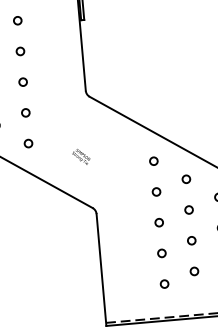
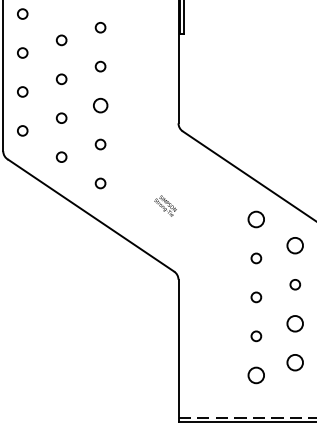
circle: (23, 82) -> (100, 105), size x1.4
circle: (153, 161) -> (256, 219), size x1.6
circle: (186, 179) -> (295, 245), size x1.6
circle: (191, 240) -> (295, 323), size x1.6
circle: (194, 271) -> (295, 362), size x1.6
circle: (164, 283) -> (256, 374), size x1.6

